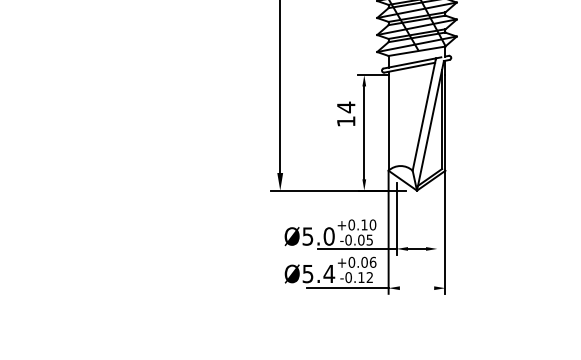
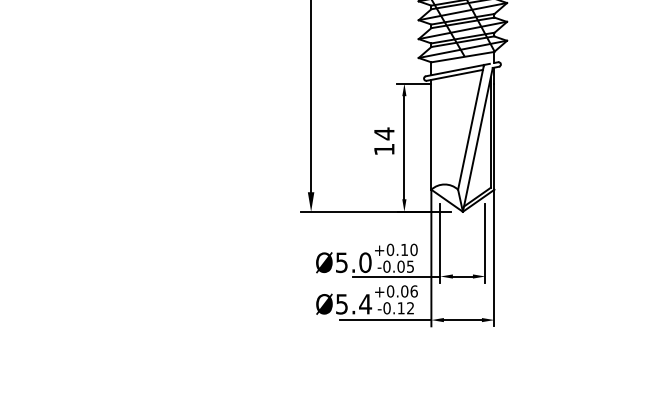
text: (346, 113) -> (384, 140), moved
line: (437, 218) -> (485, 242), added
line: (416, 288) -> (462, 320), added

